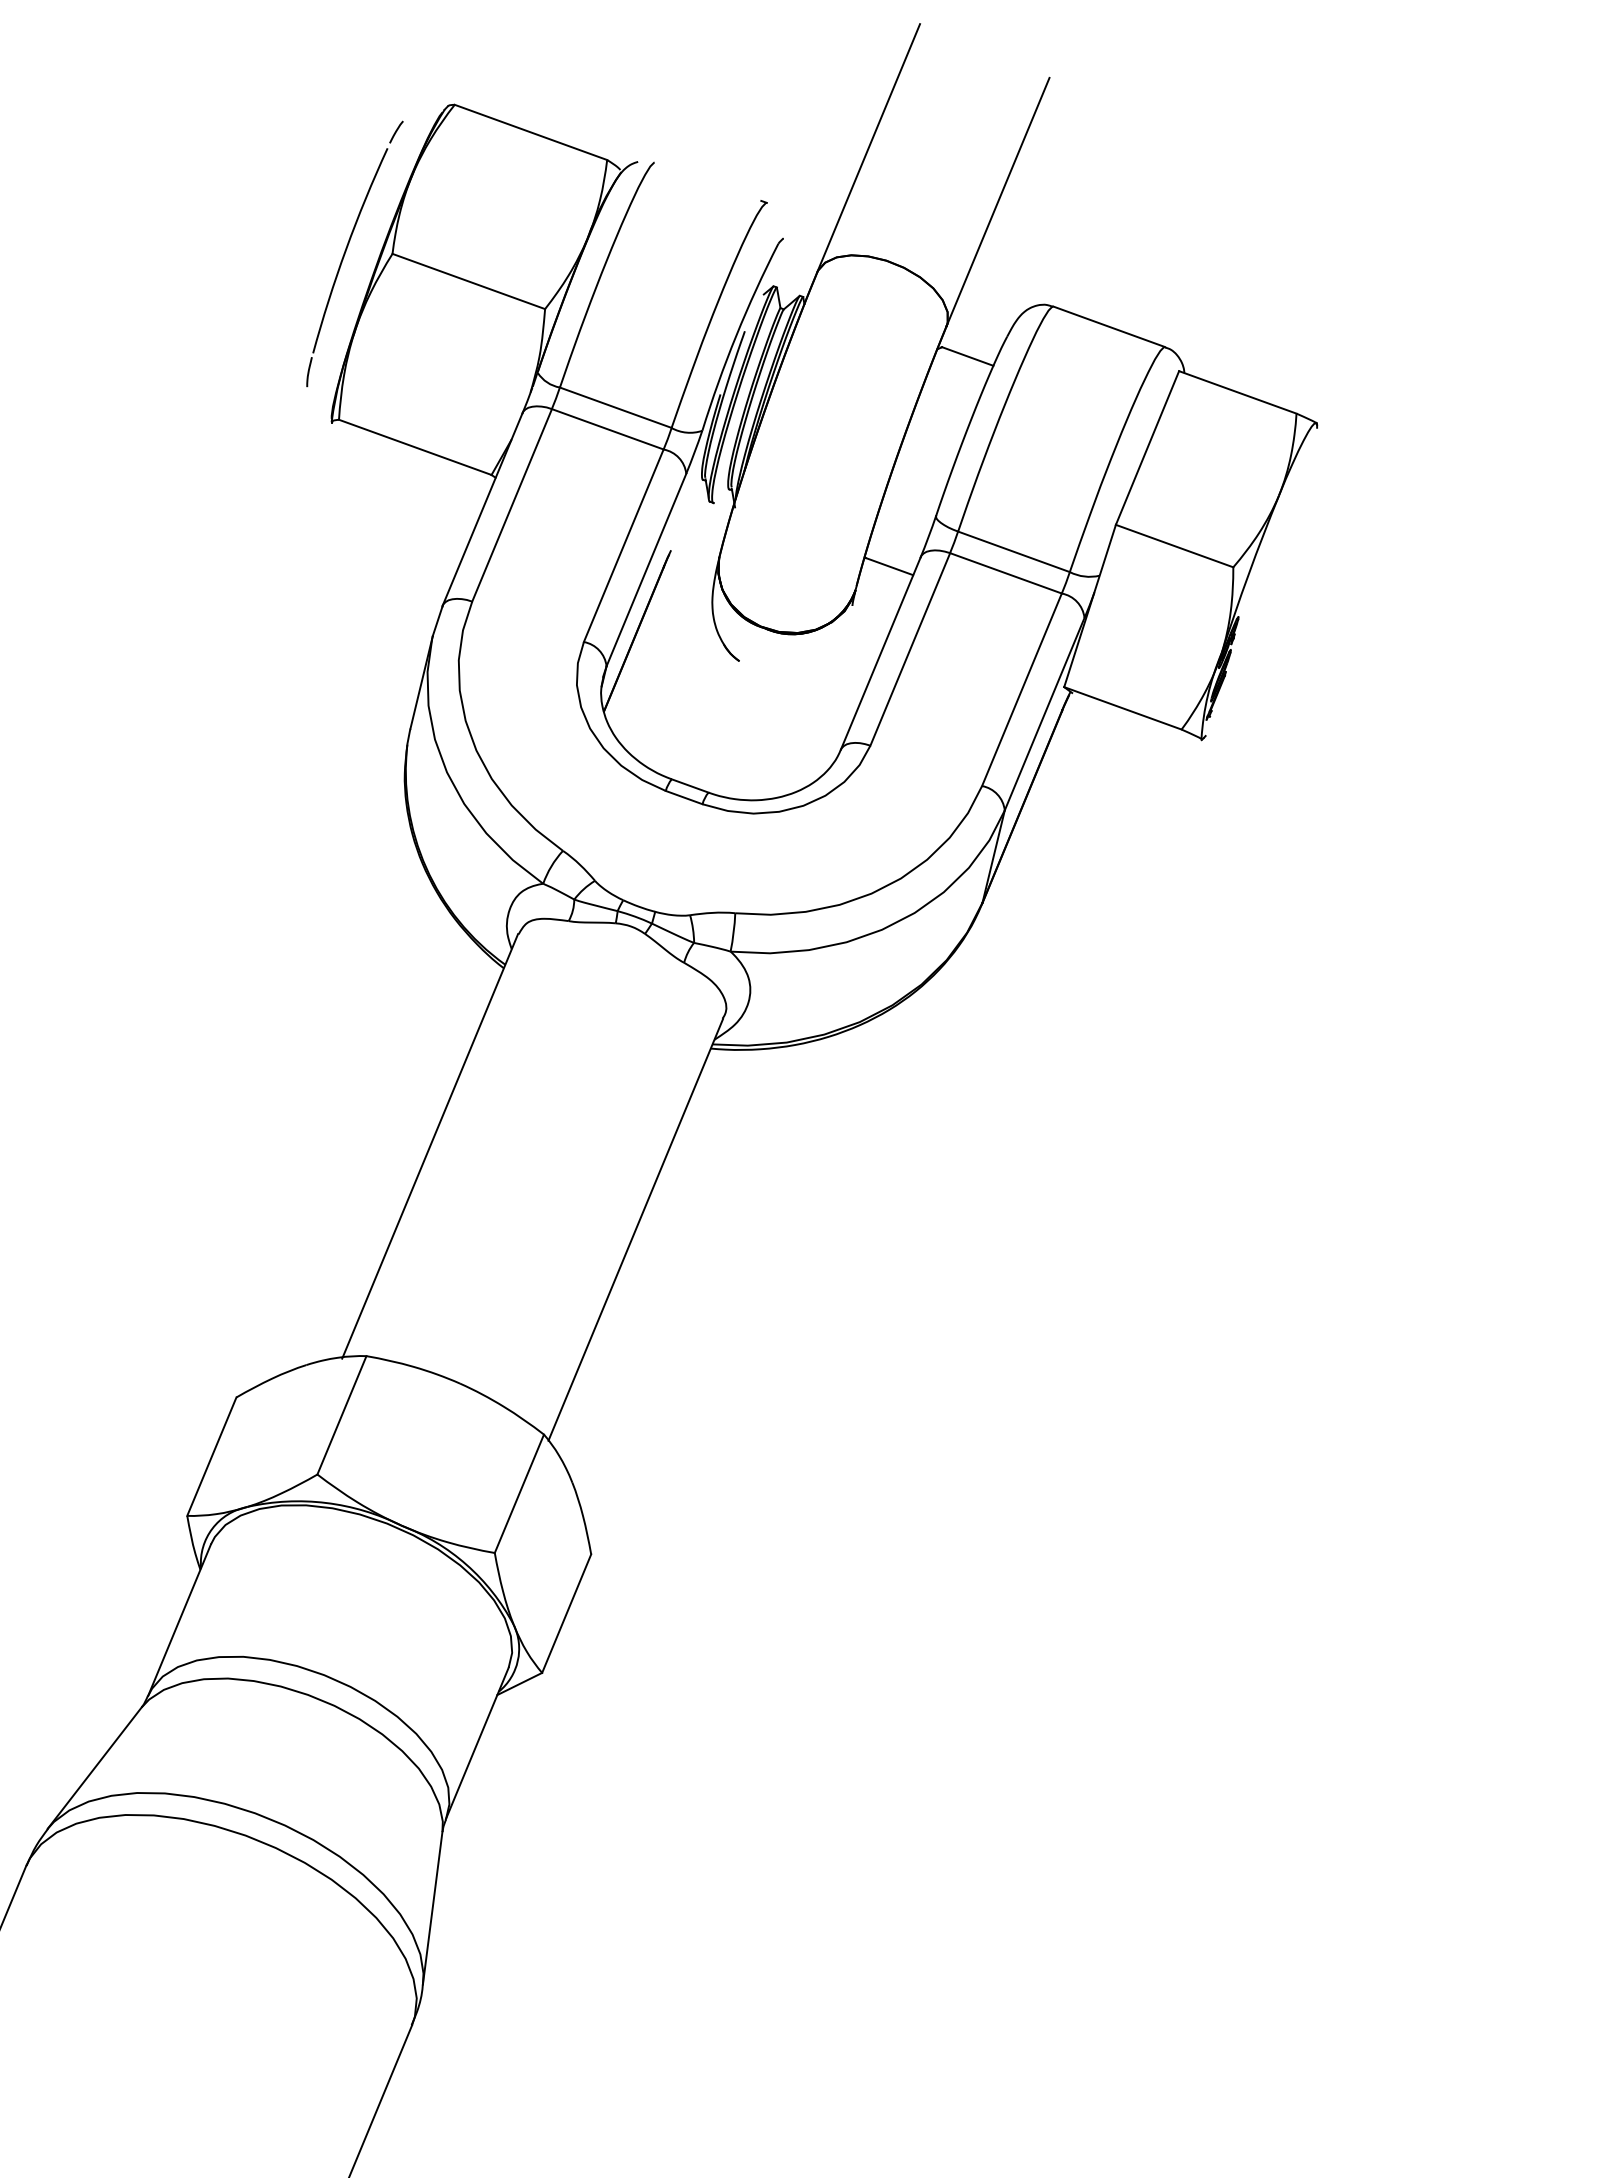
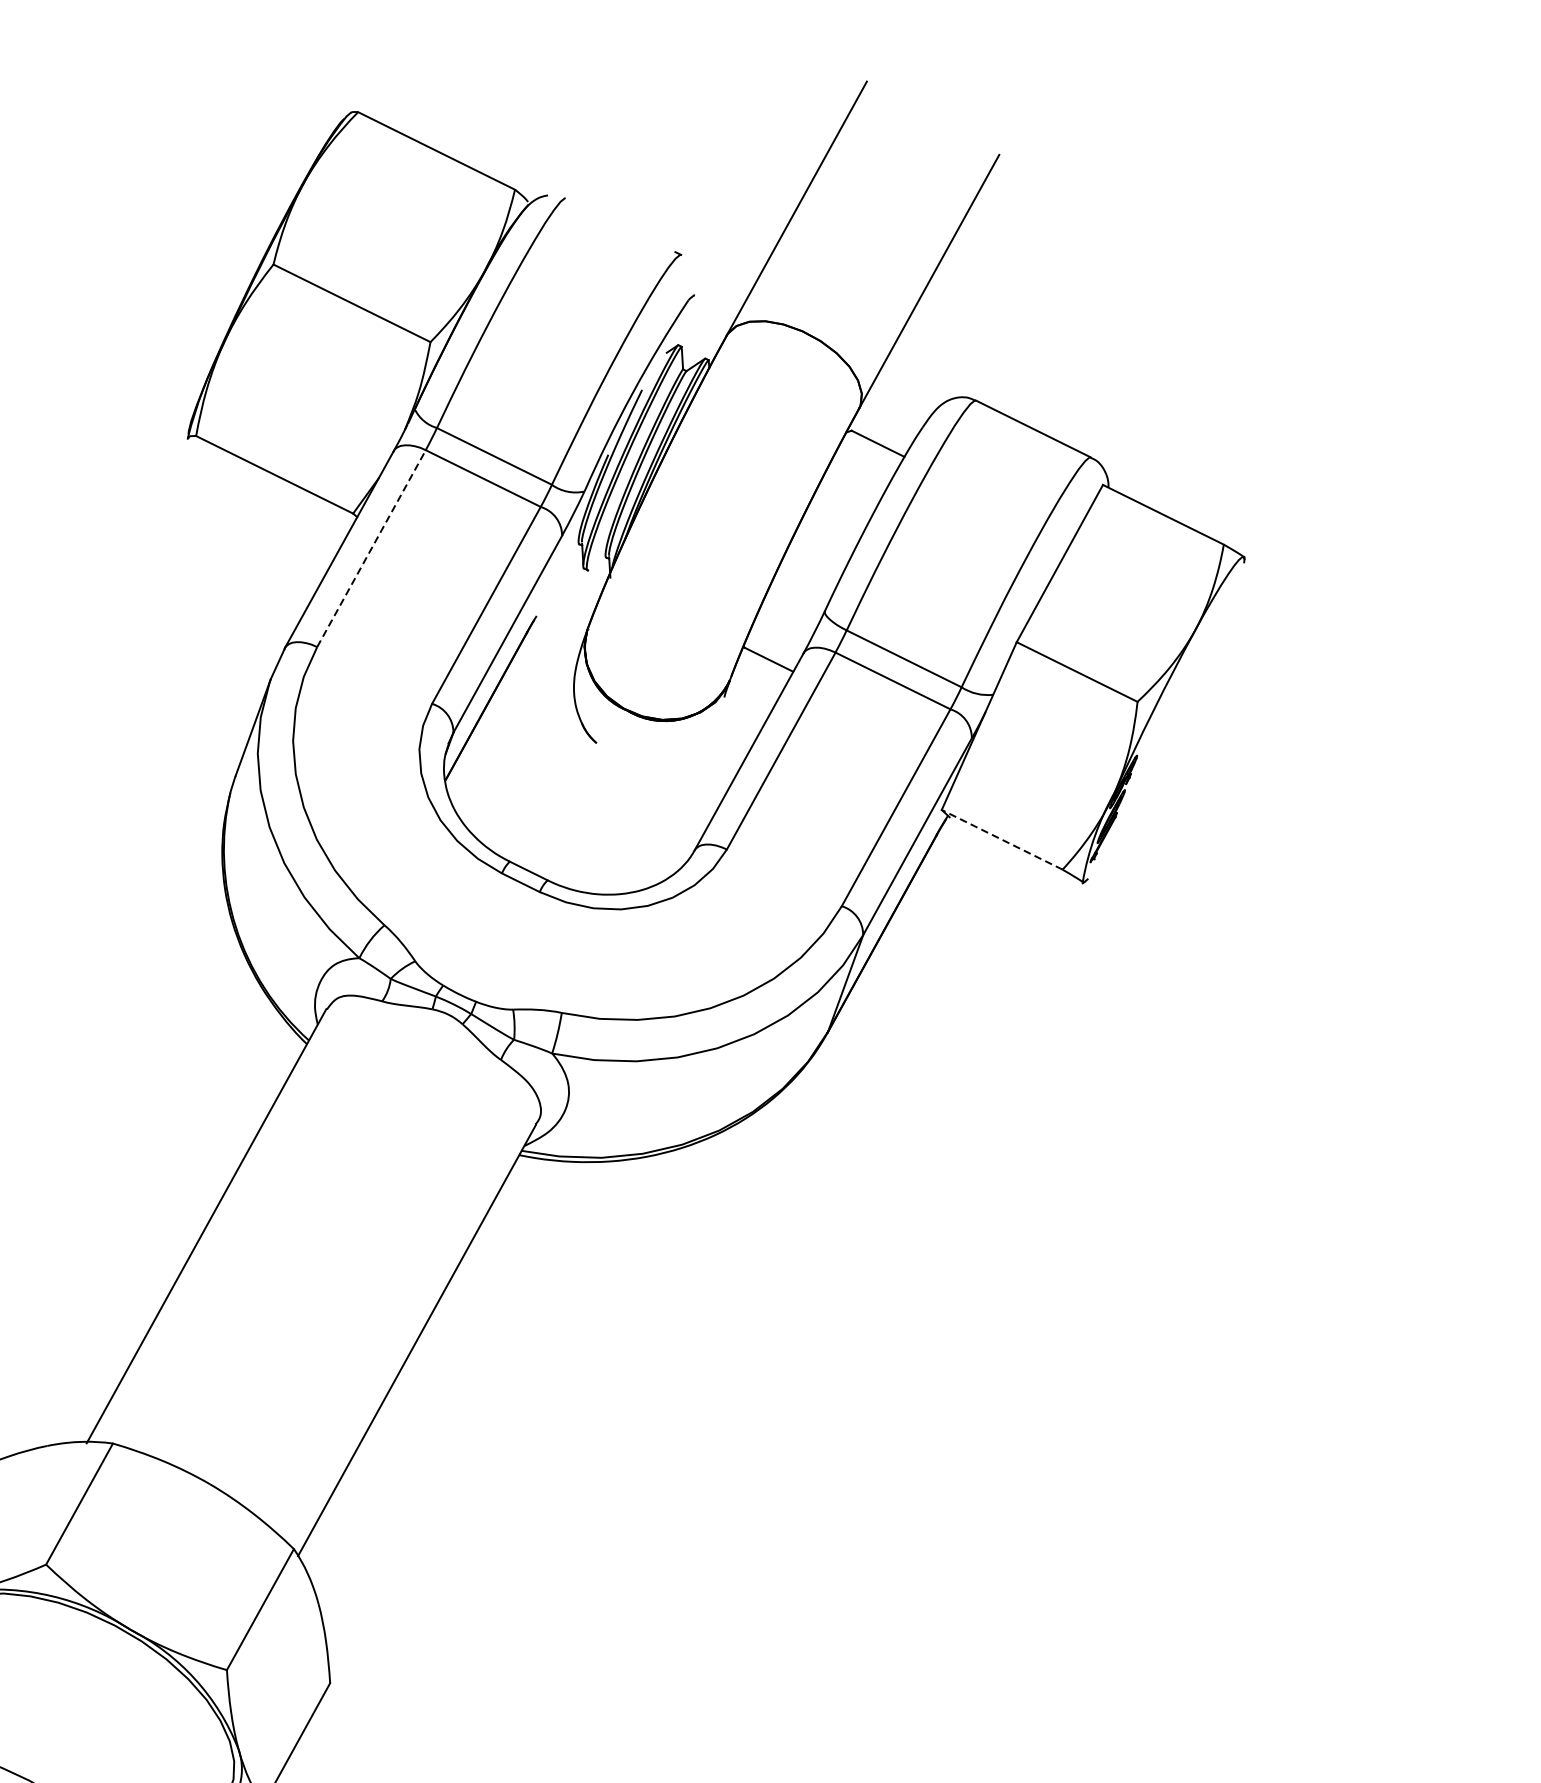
part: (347, 249) -> (225, 254), removed
line: (512, 504) -> (372, 547), solid -> dashed
line: (1122, 708) -> (1001, 839), solid -> dashed

